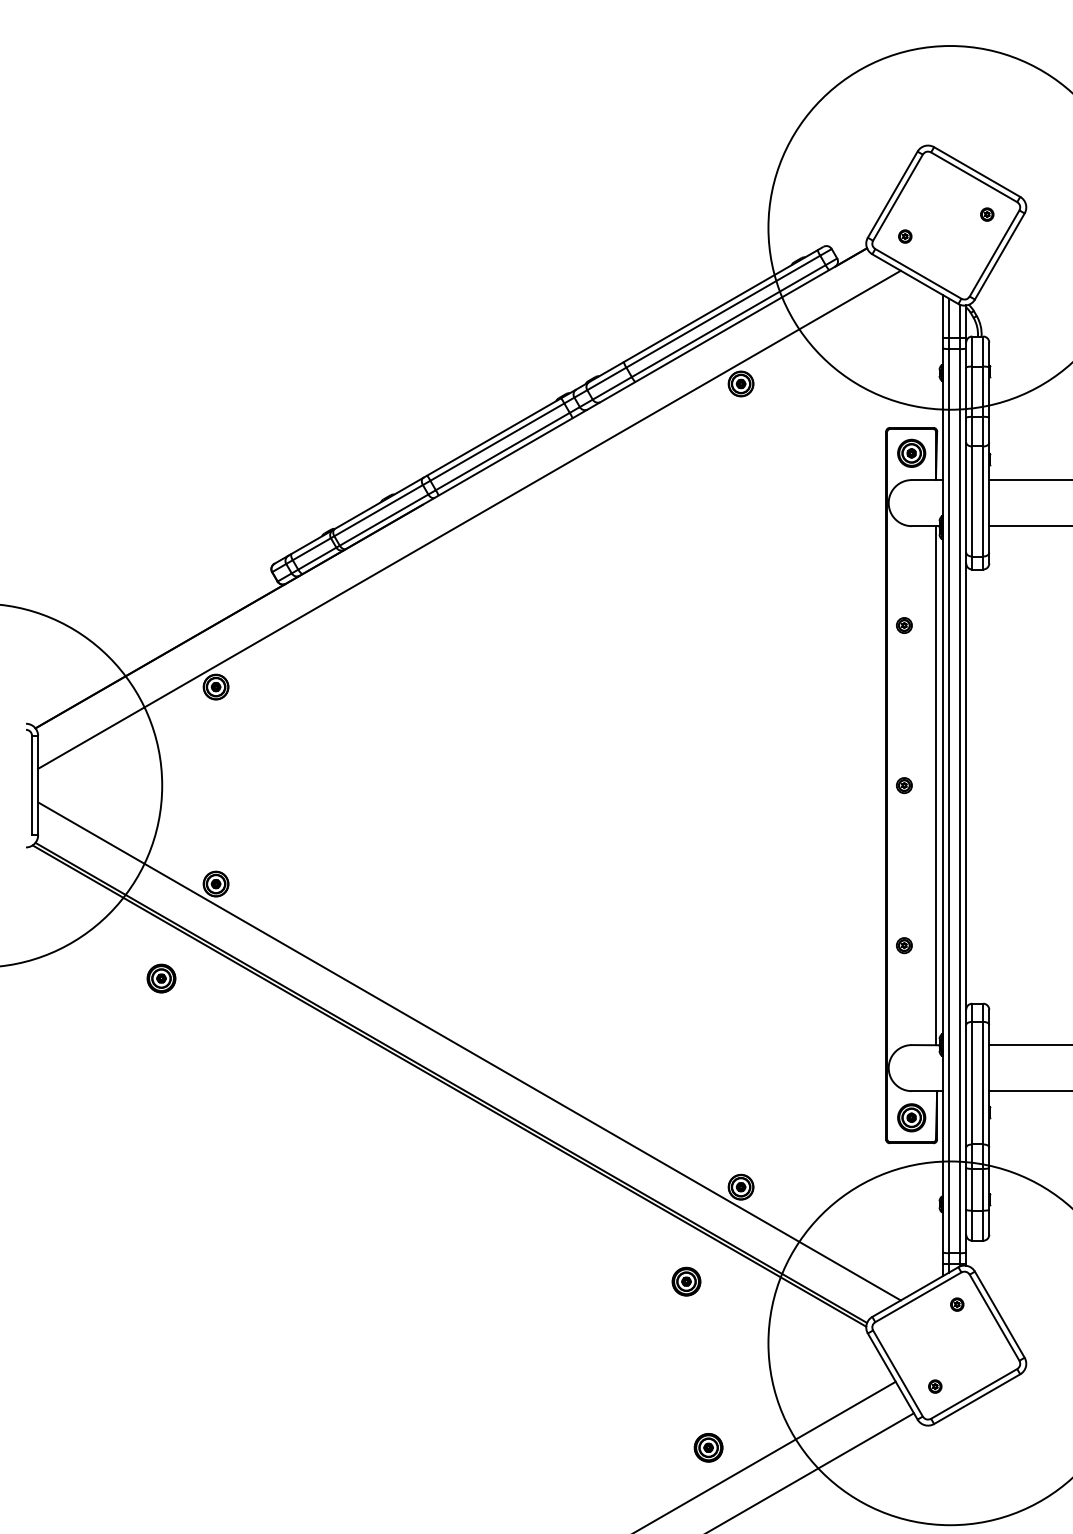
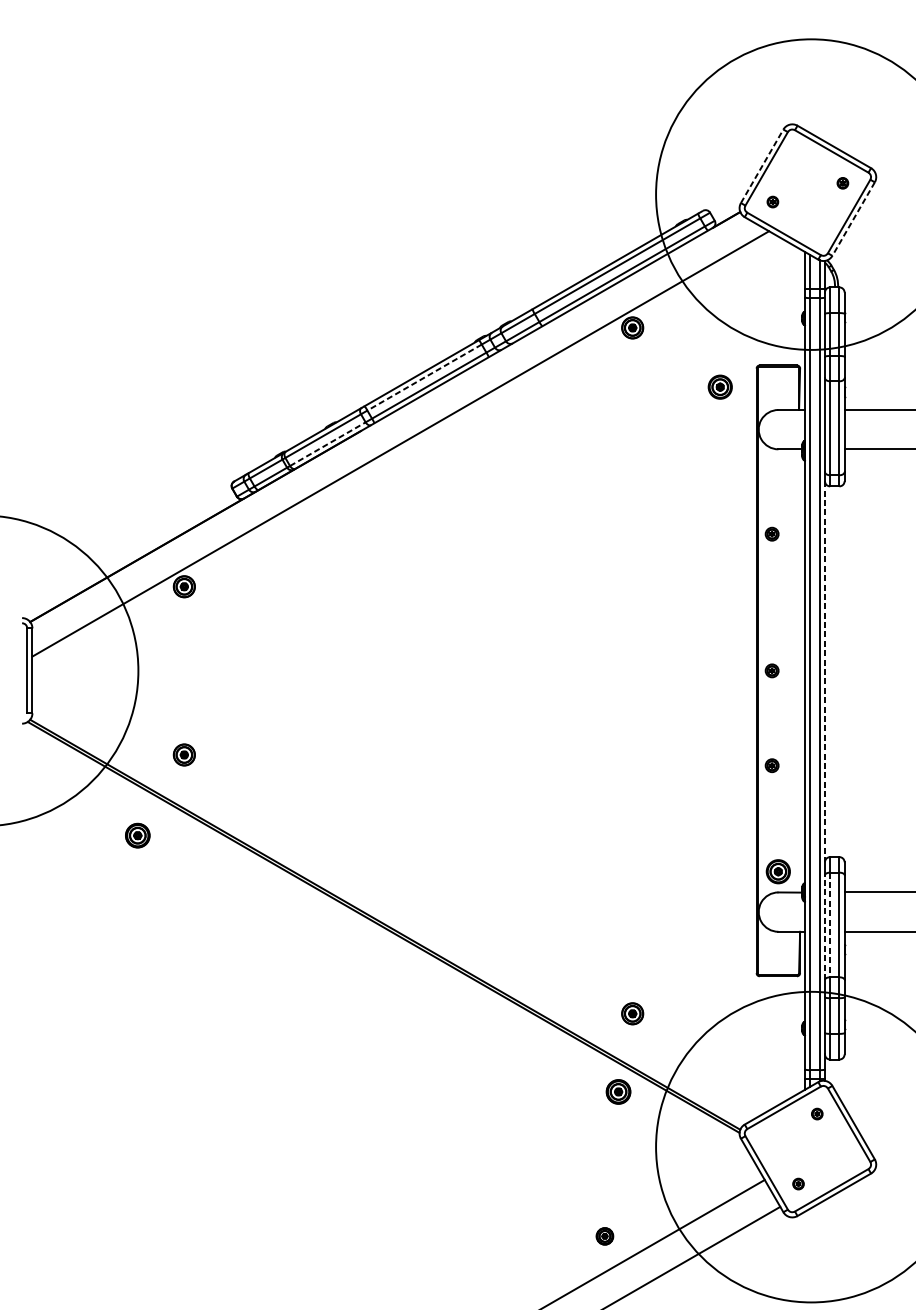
line: (892, 194) -> (761, 166), solid -> dashed
line: (999, 256) -> (853, 219), solid -> dashed
line: (496, 442) -> (423, 377), solid -> dashed
part: (911, 452) -> (720, 386), moved
line: (384, 519) -> (328, 443), solid -> dashed
line: (935, 785) -> (798, 670), removed
line: (966, 787) -> (825, 672), solid -> dashed
part: (904, 945) -> (772, 765), moved
line: (469, 1051) -> (400, 897), removed
line: (972, 1083) -> (830, 925), solid -> dashed
line: (966, 1085) -> (825, 926), solid -> dashed
part: (911, 1117) -> (778, 871), moved
part: (686, 1281) -> (618, 1091), moved
part: (708, 1447) -> (604, 1236), size x0.7

